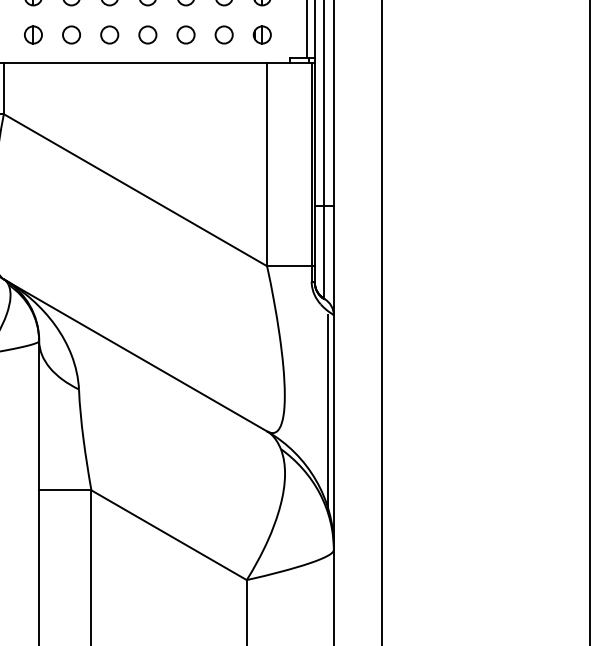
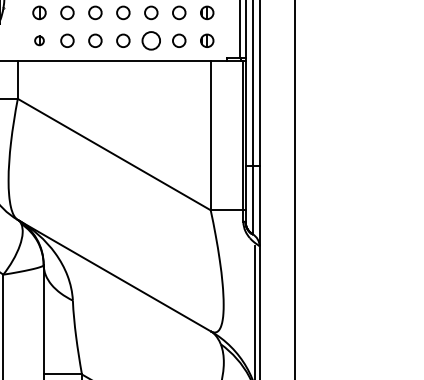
part: (33, 34) -> (39, 40), size x0.7
circle: (185, 34) -> (150, 40), size x1.4

